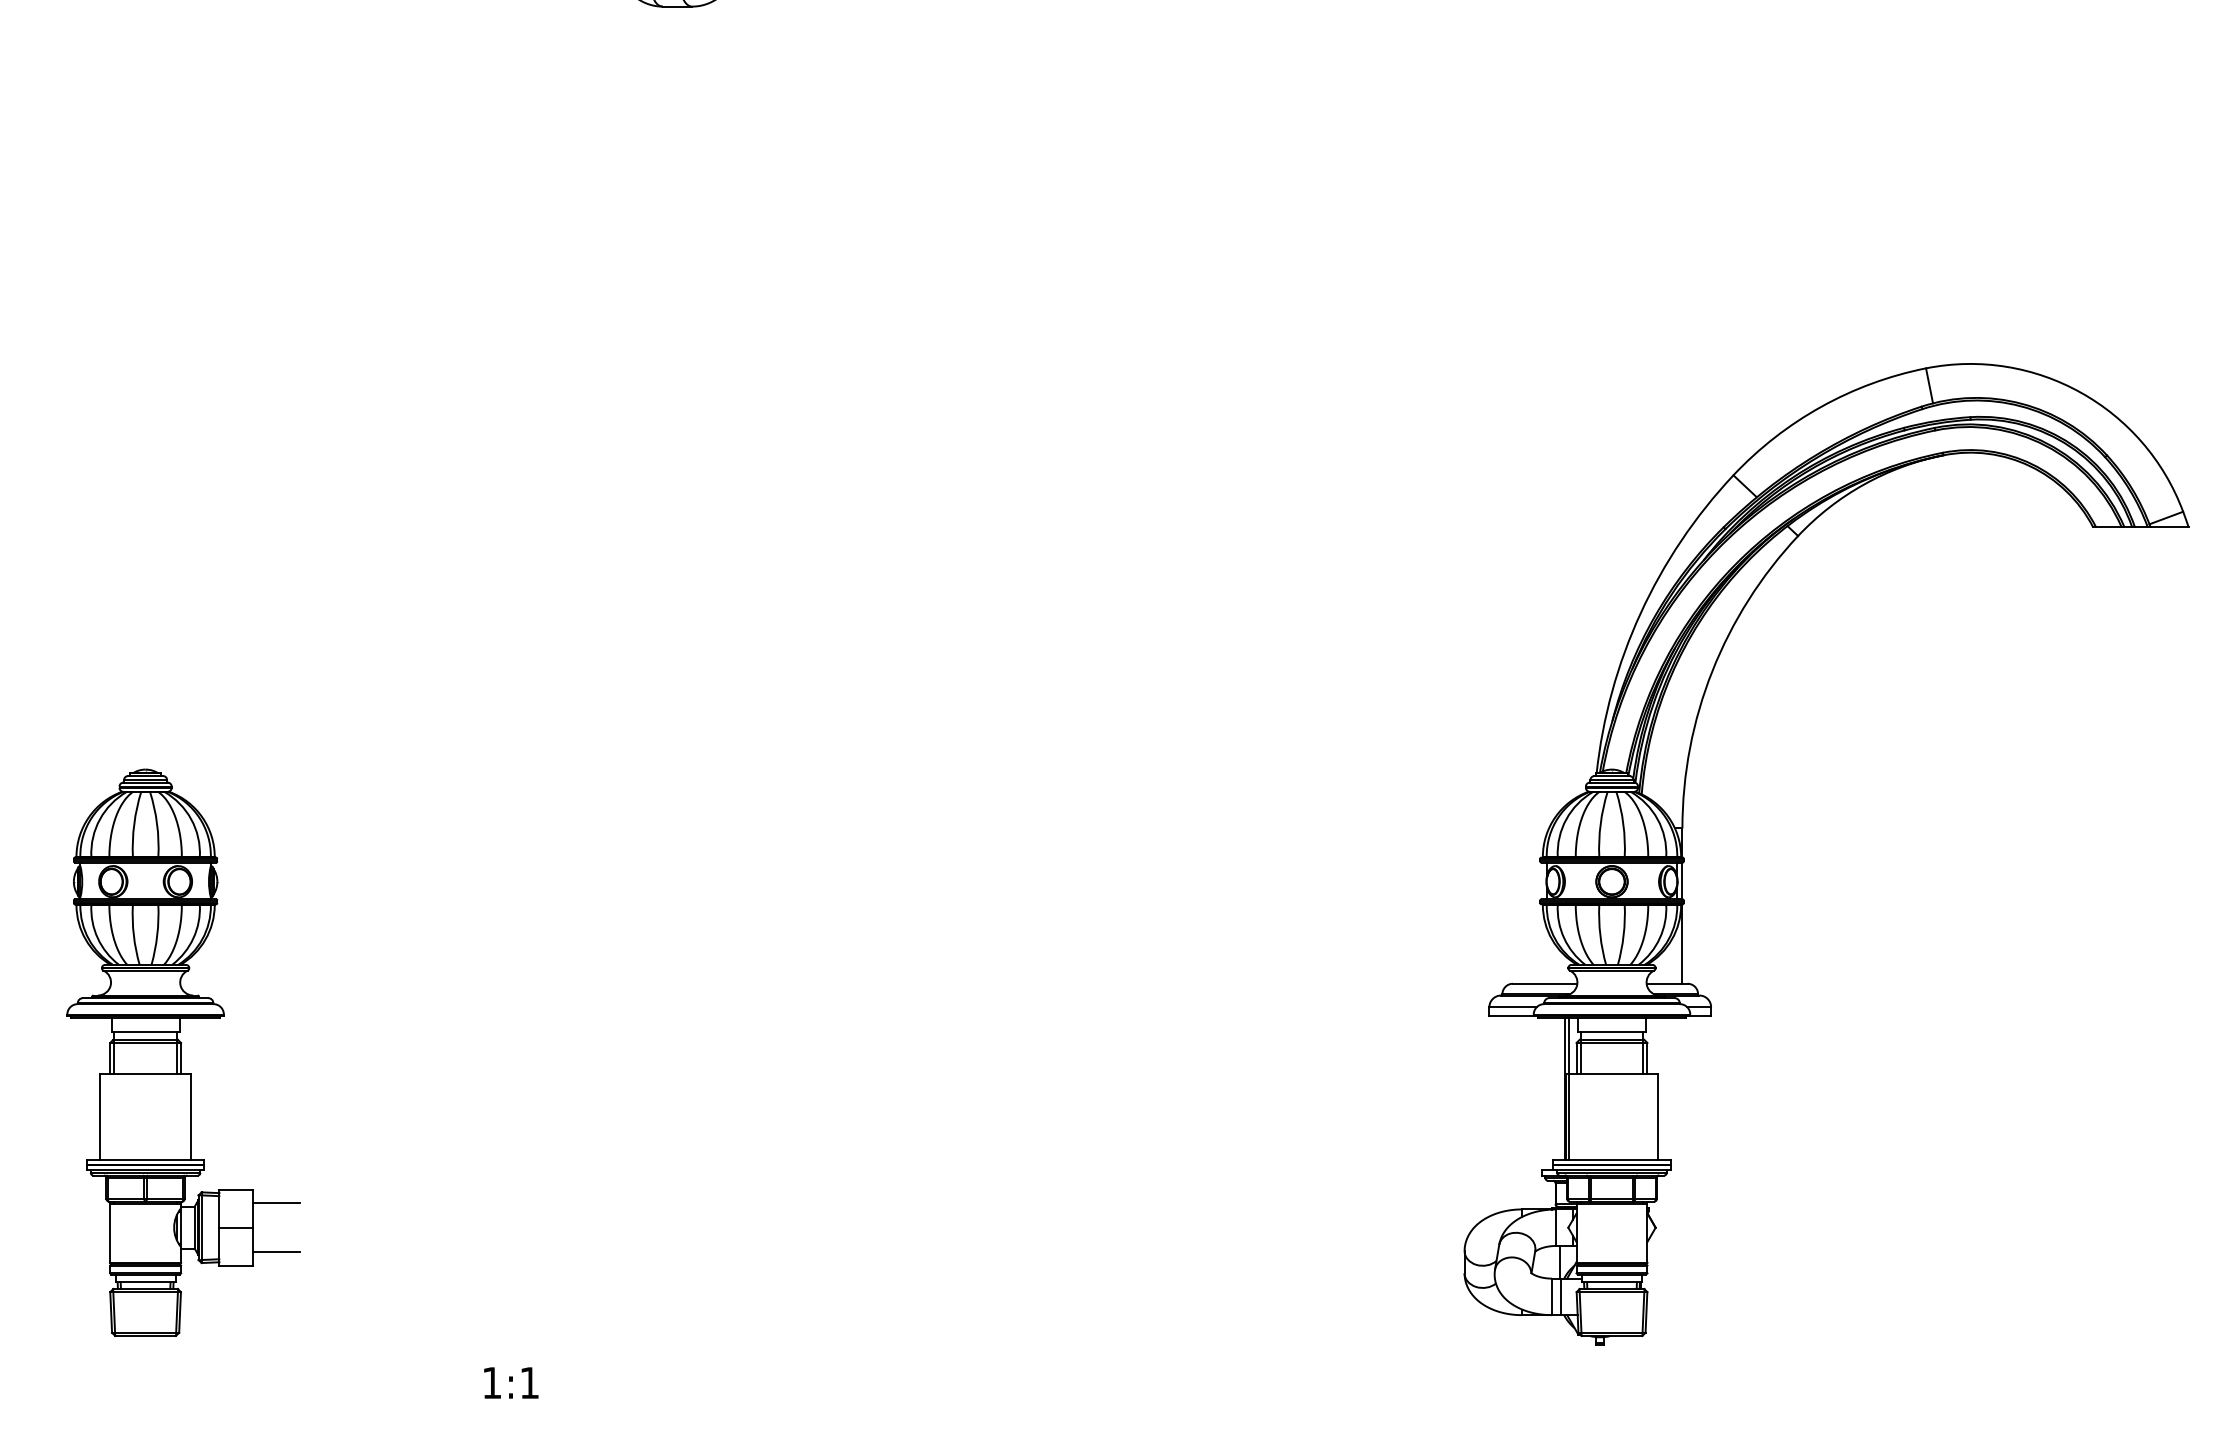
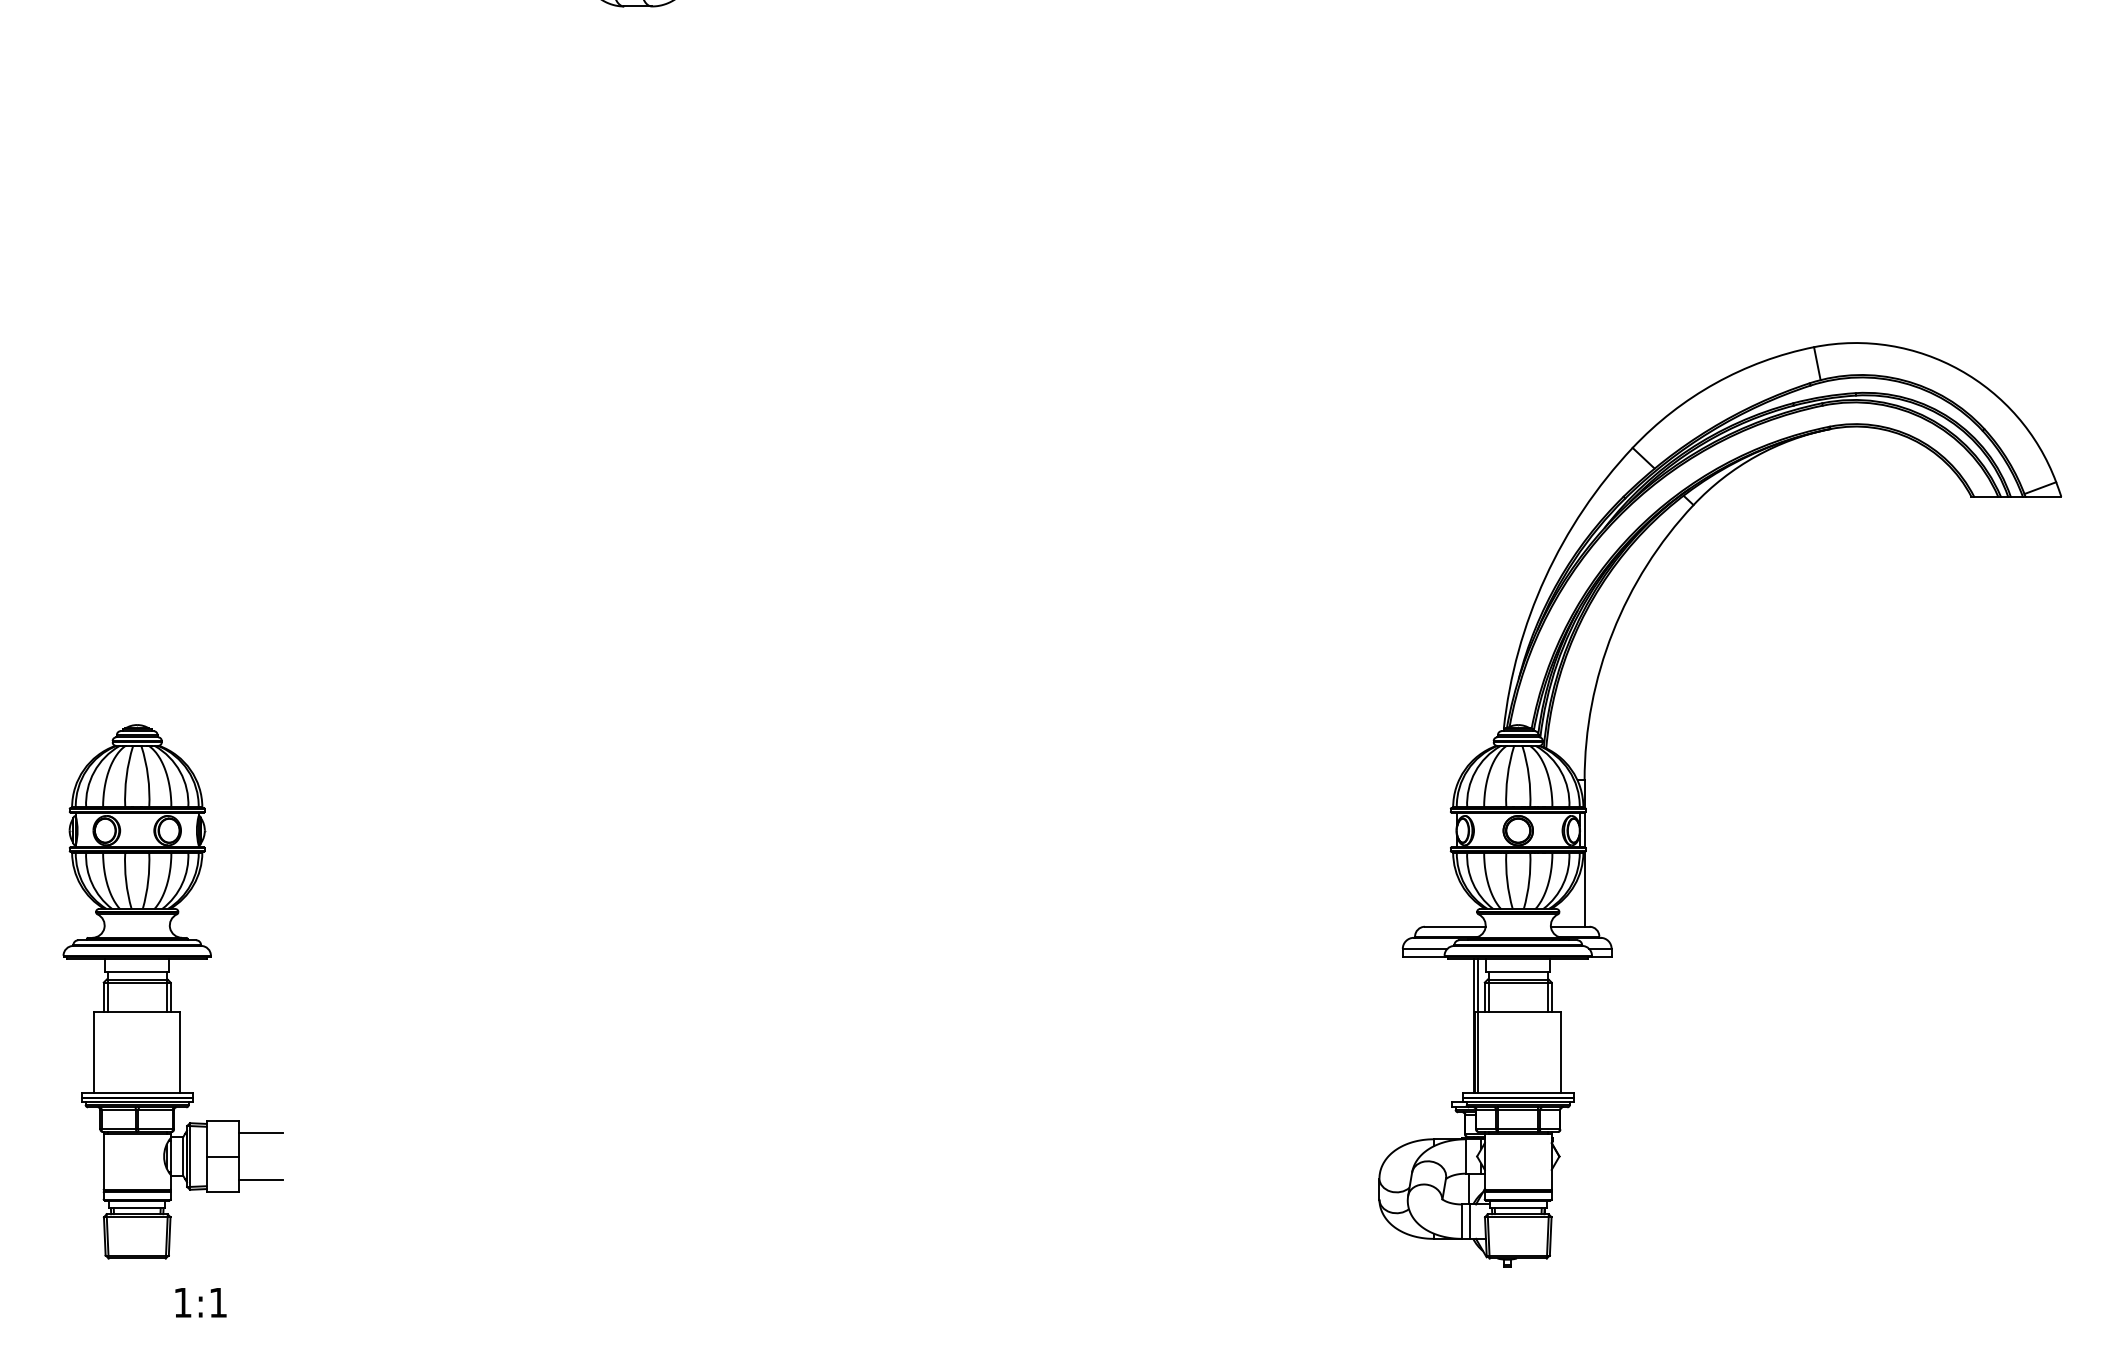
text: (511, 1382) -> (201, 1302), moved

